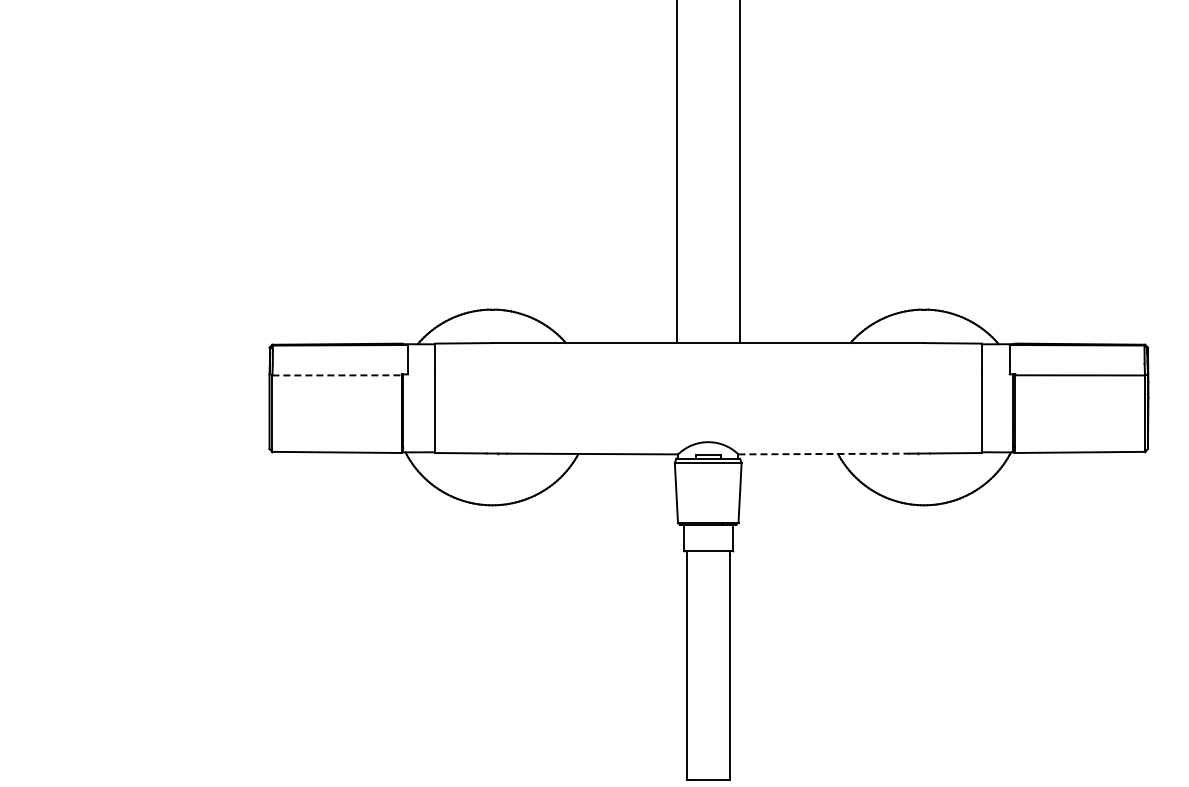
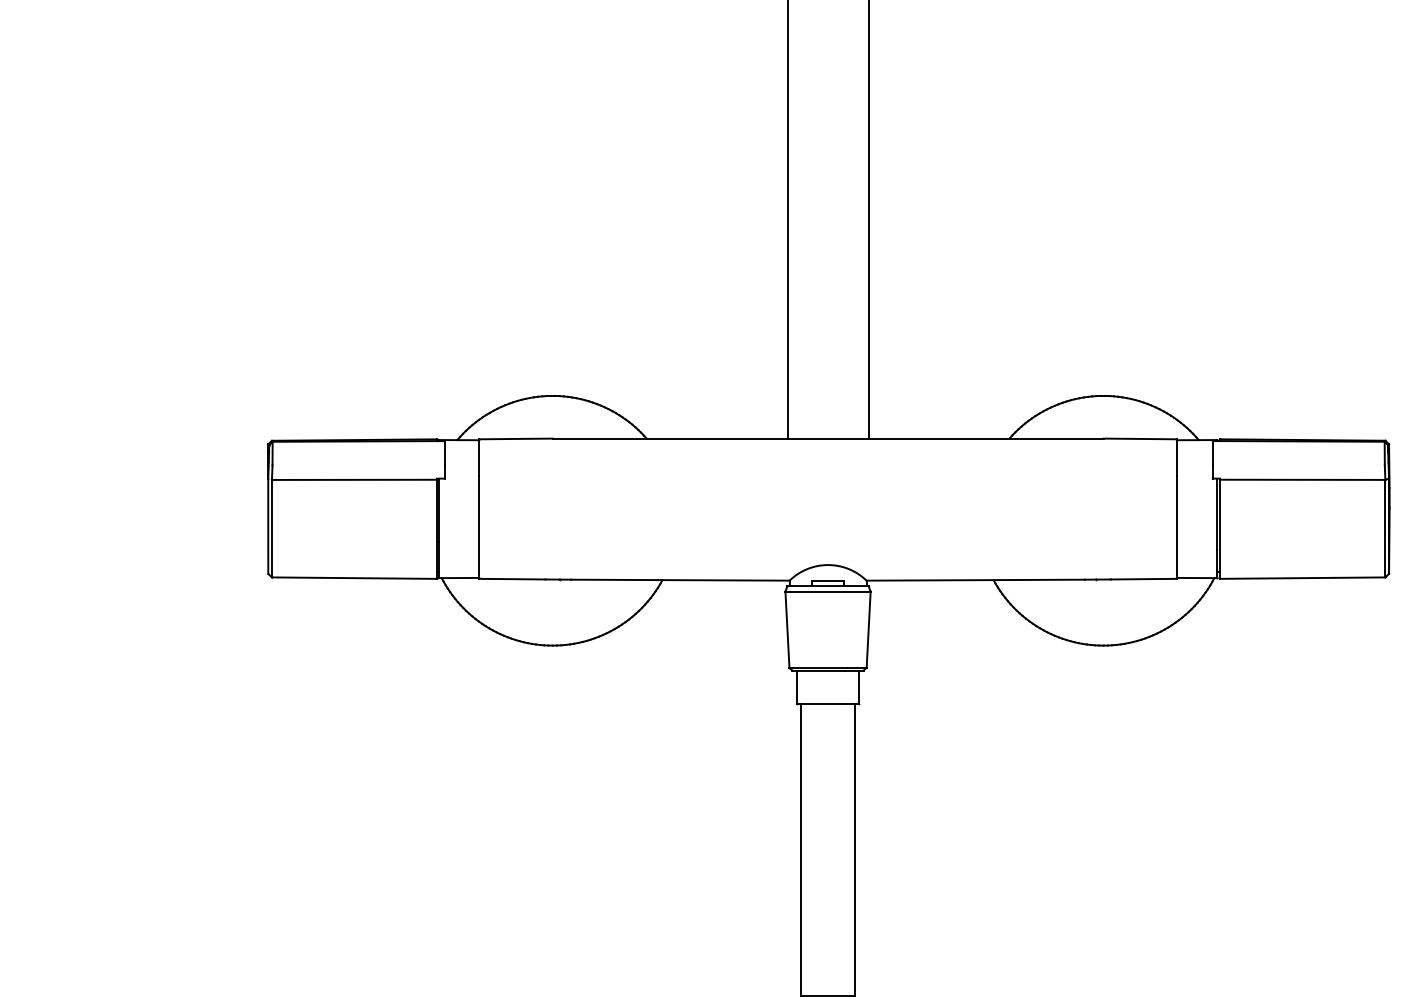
line: (337, 375) -> (355, 479), dashed -> solid
line: (824, 454) -> (976, 580), dashed -> solid

